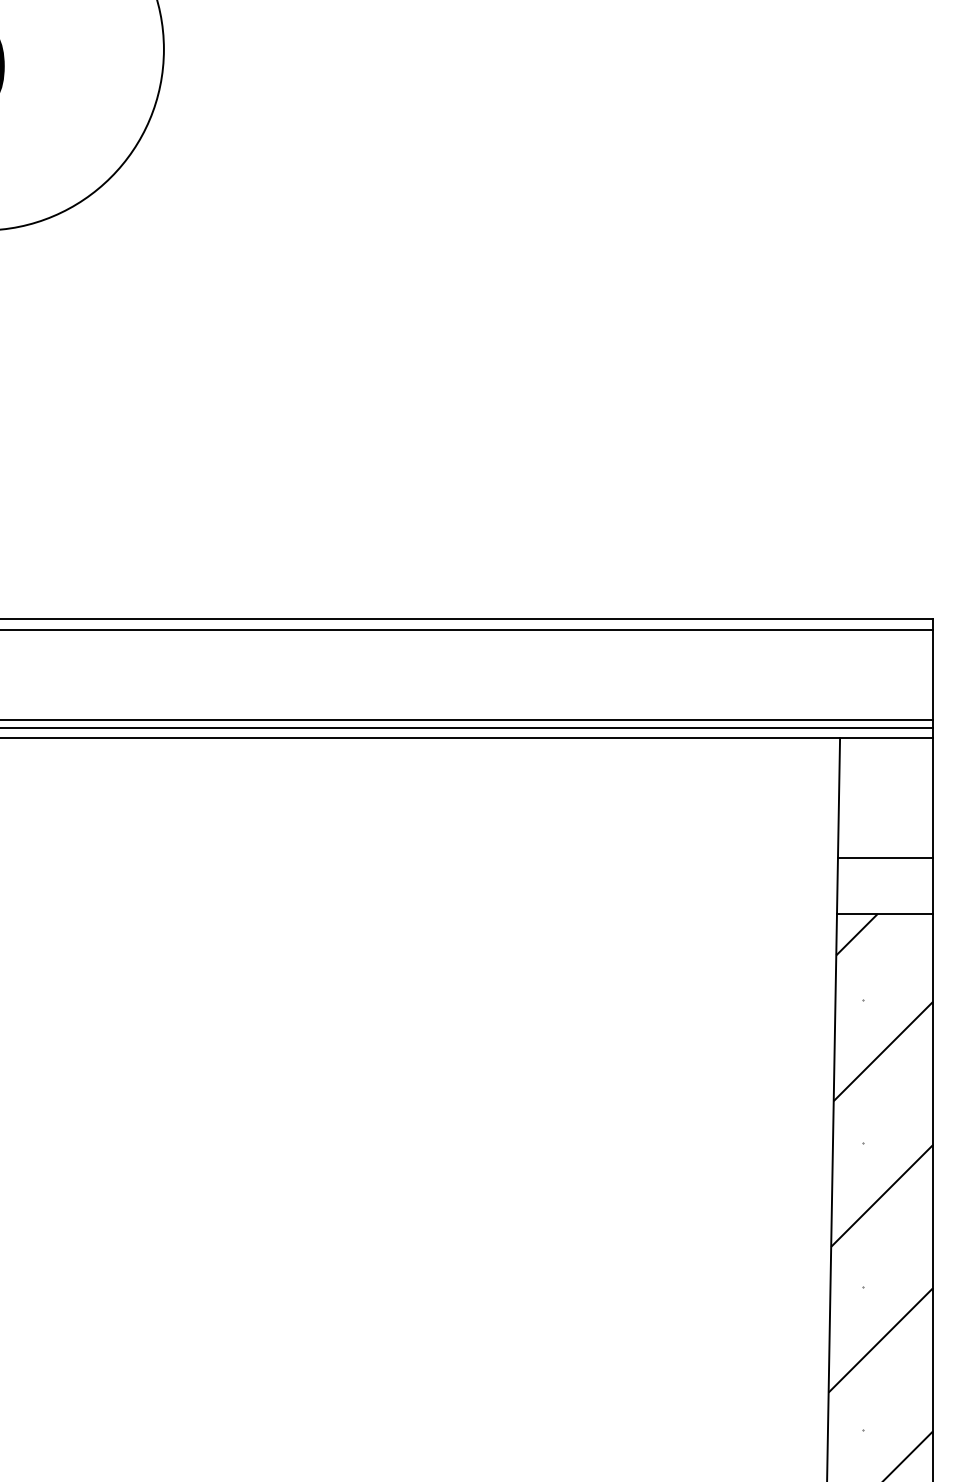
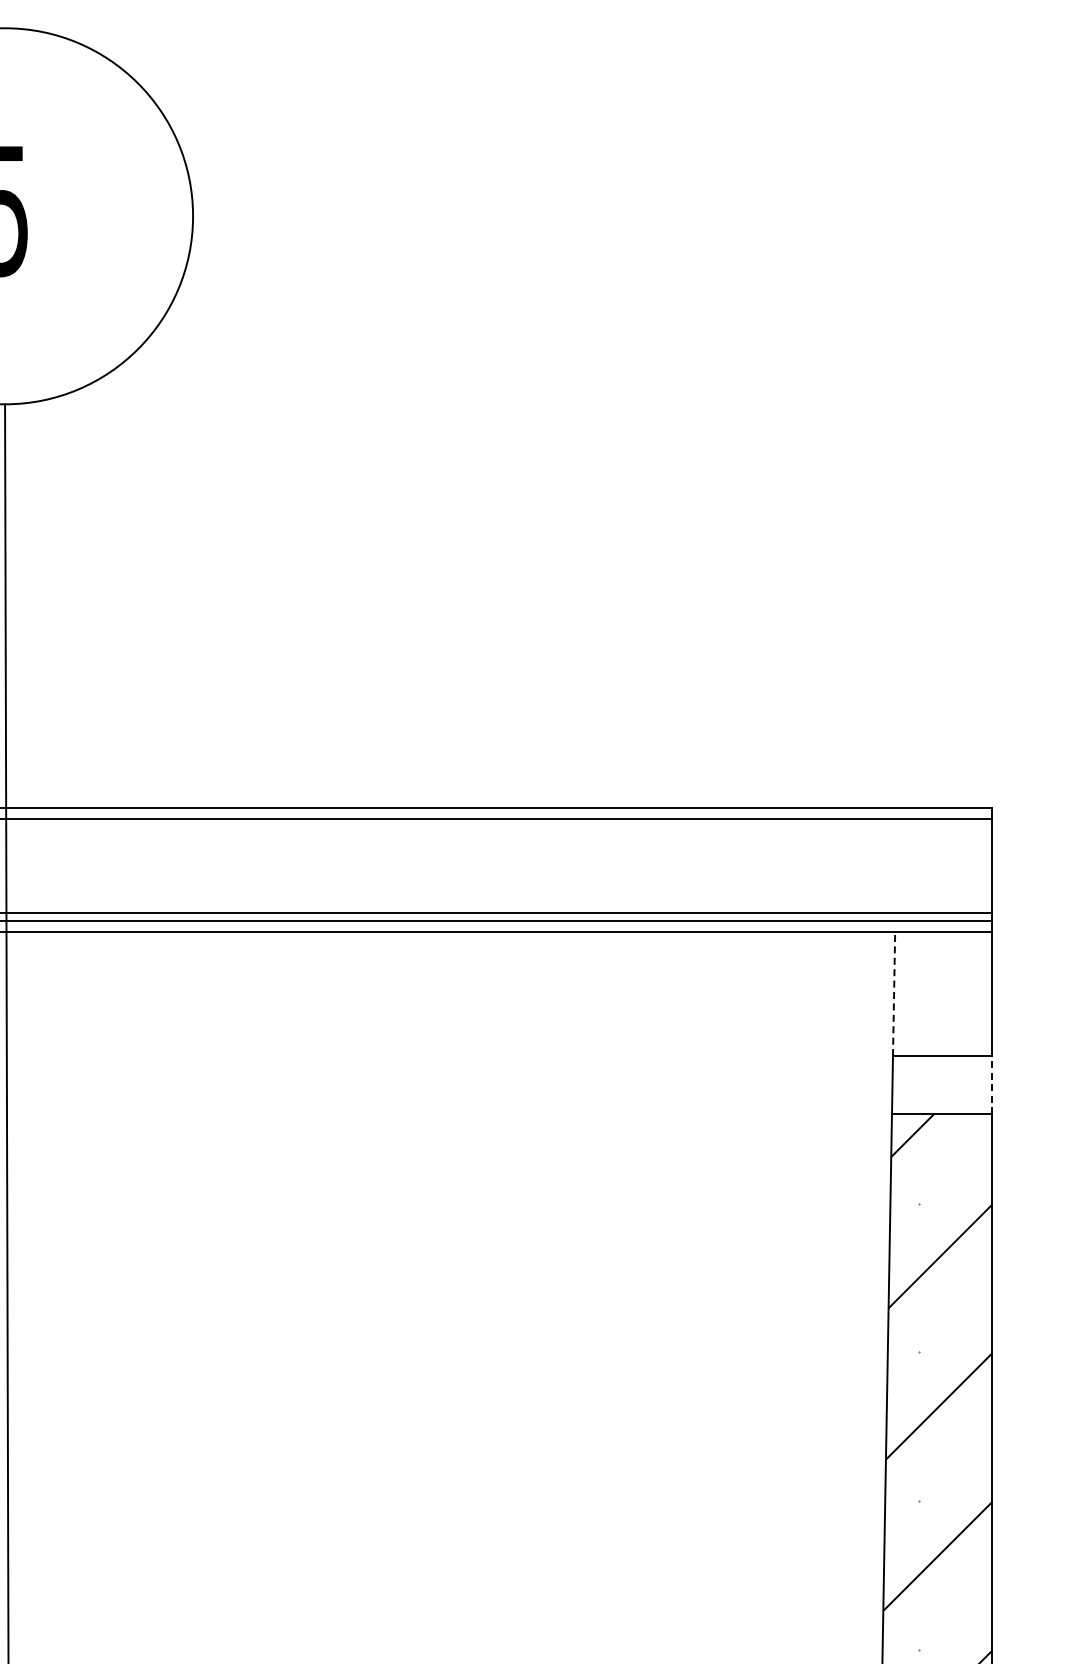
line: (839, 797) -> (894, 993), solid -> dashed
line: (932, 886) -> (991, 1085), solid -> dashed

